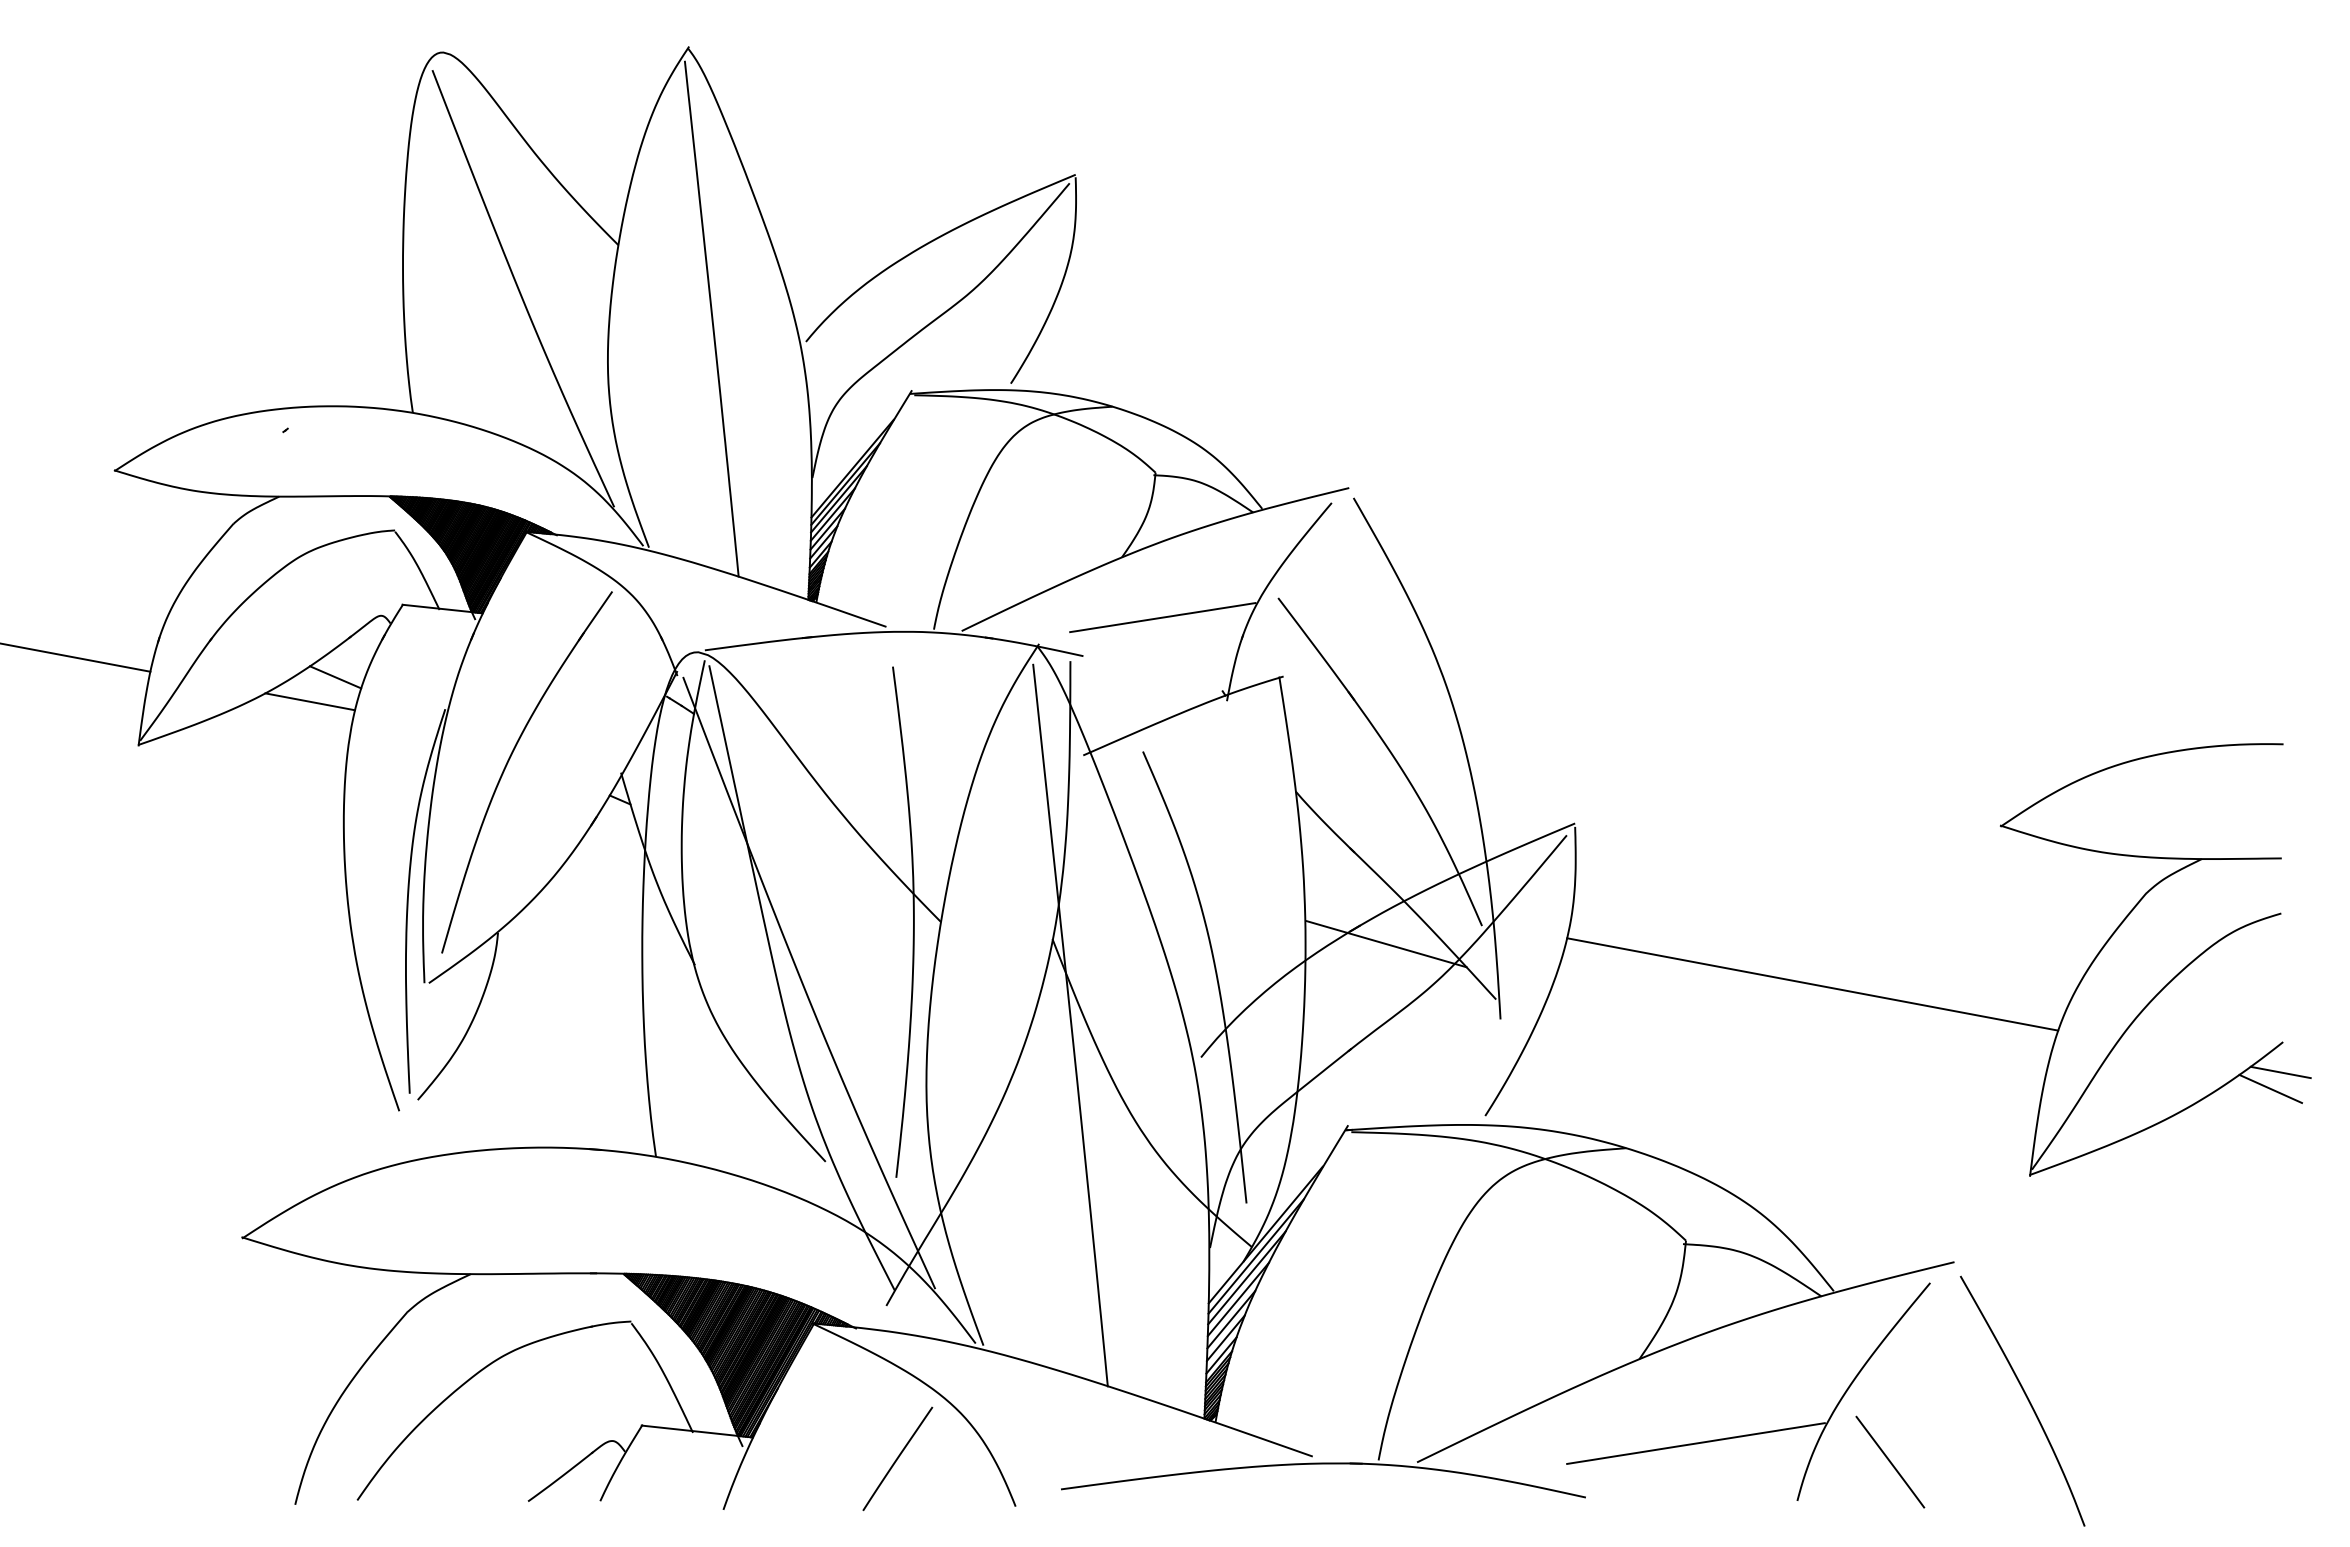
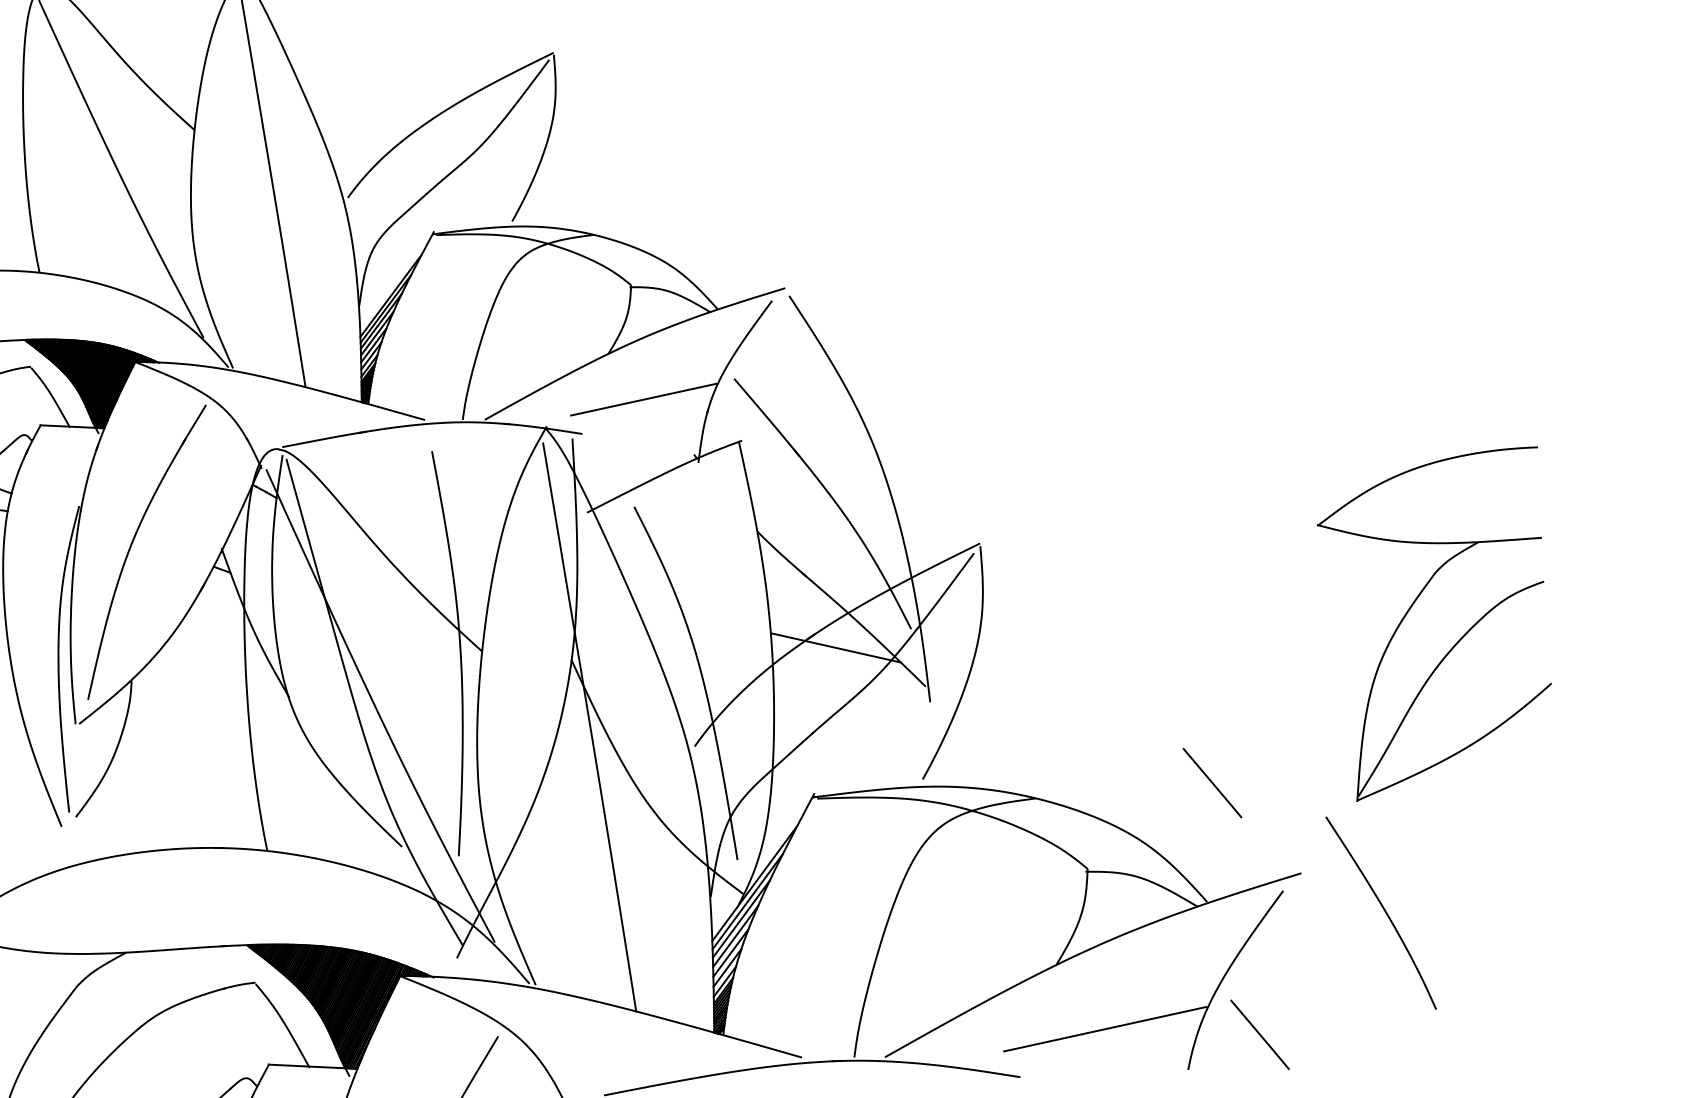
line: (1812, 984) -> (1175, 659), removed
line: (2280, 1072) -> (1550, 707), removed
line: (2270, 1088) -> (1543, 720), removed
line: (1849, 1141) -> (1212, 782), added
curve: (2026, 1398) -> (1384, 910), moved

